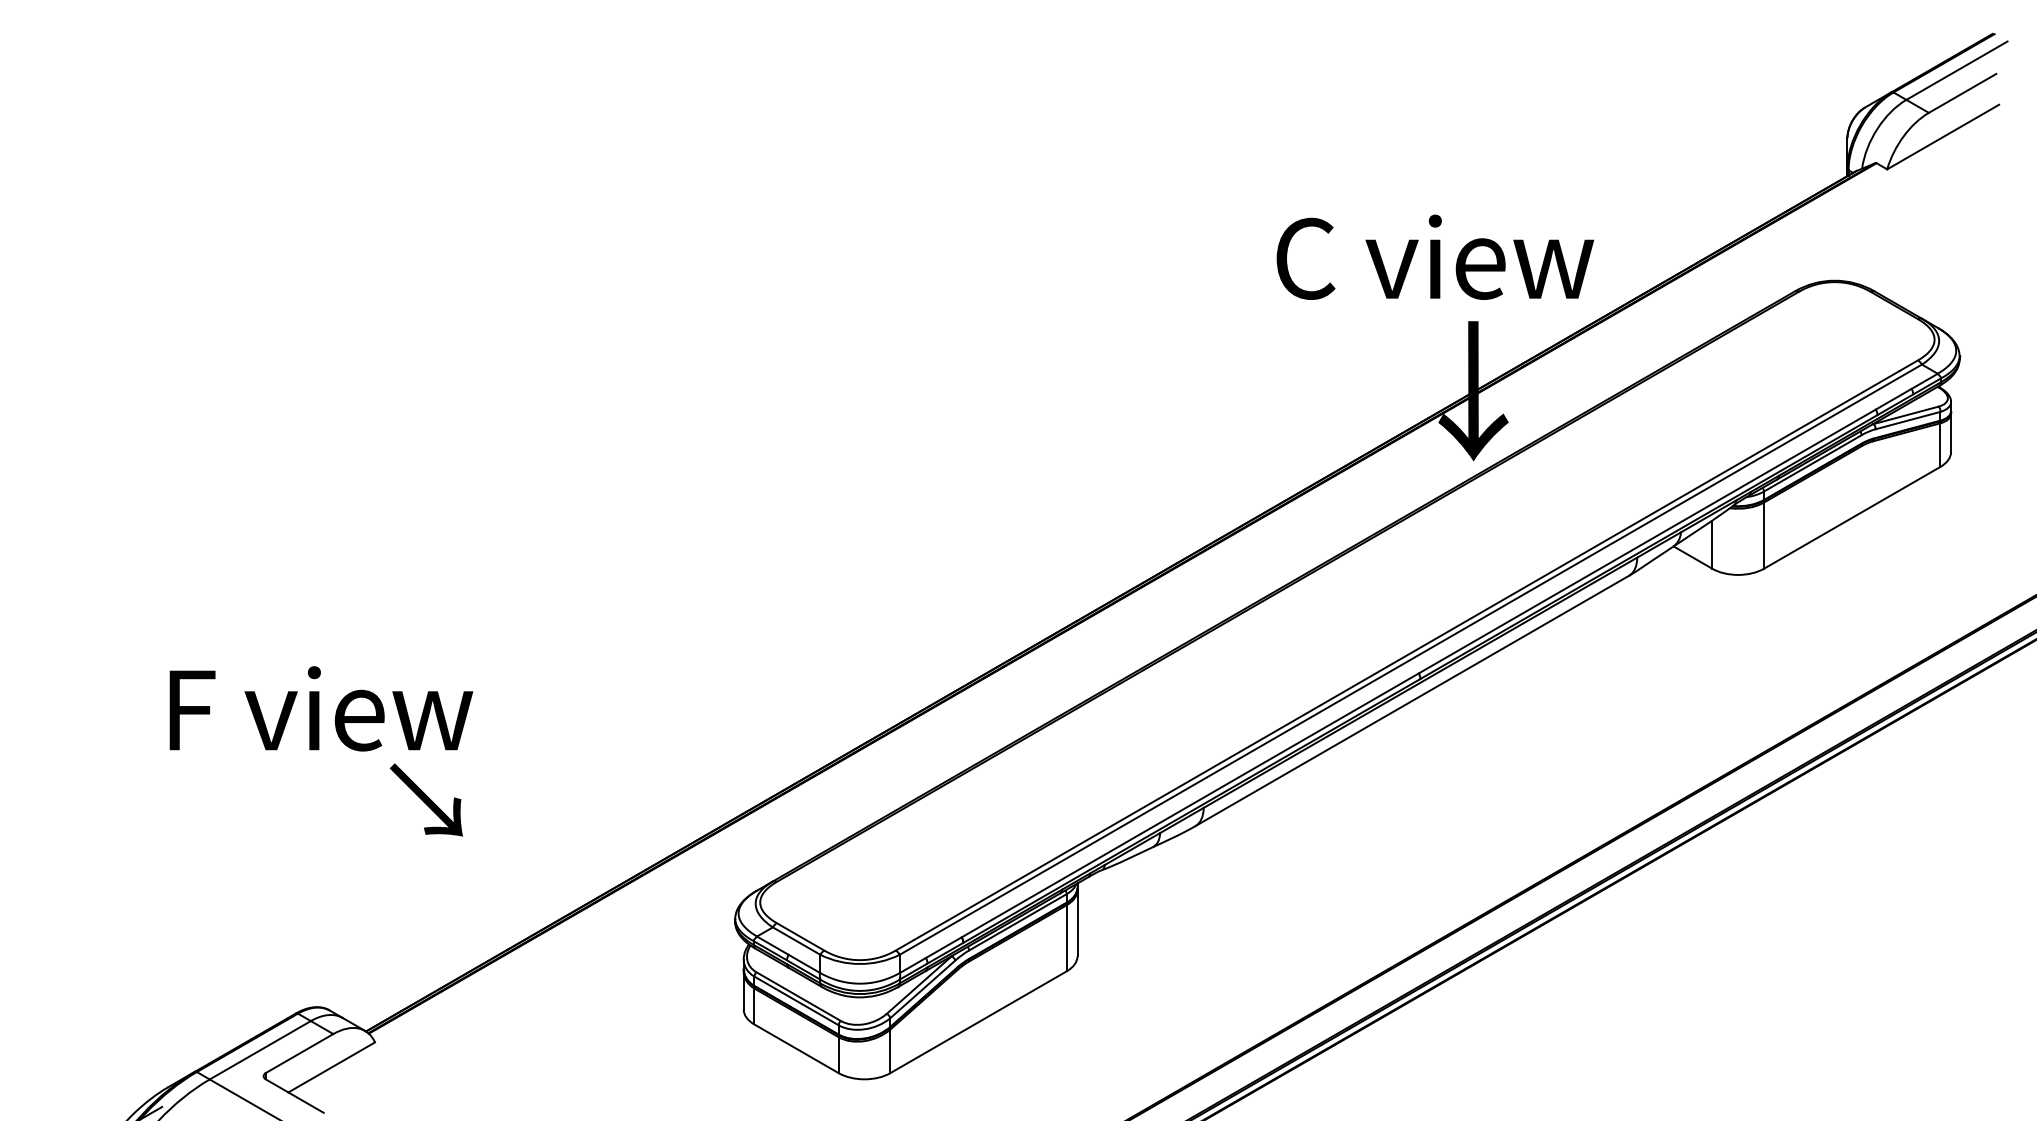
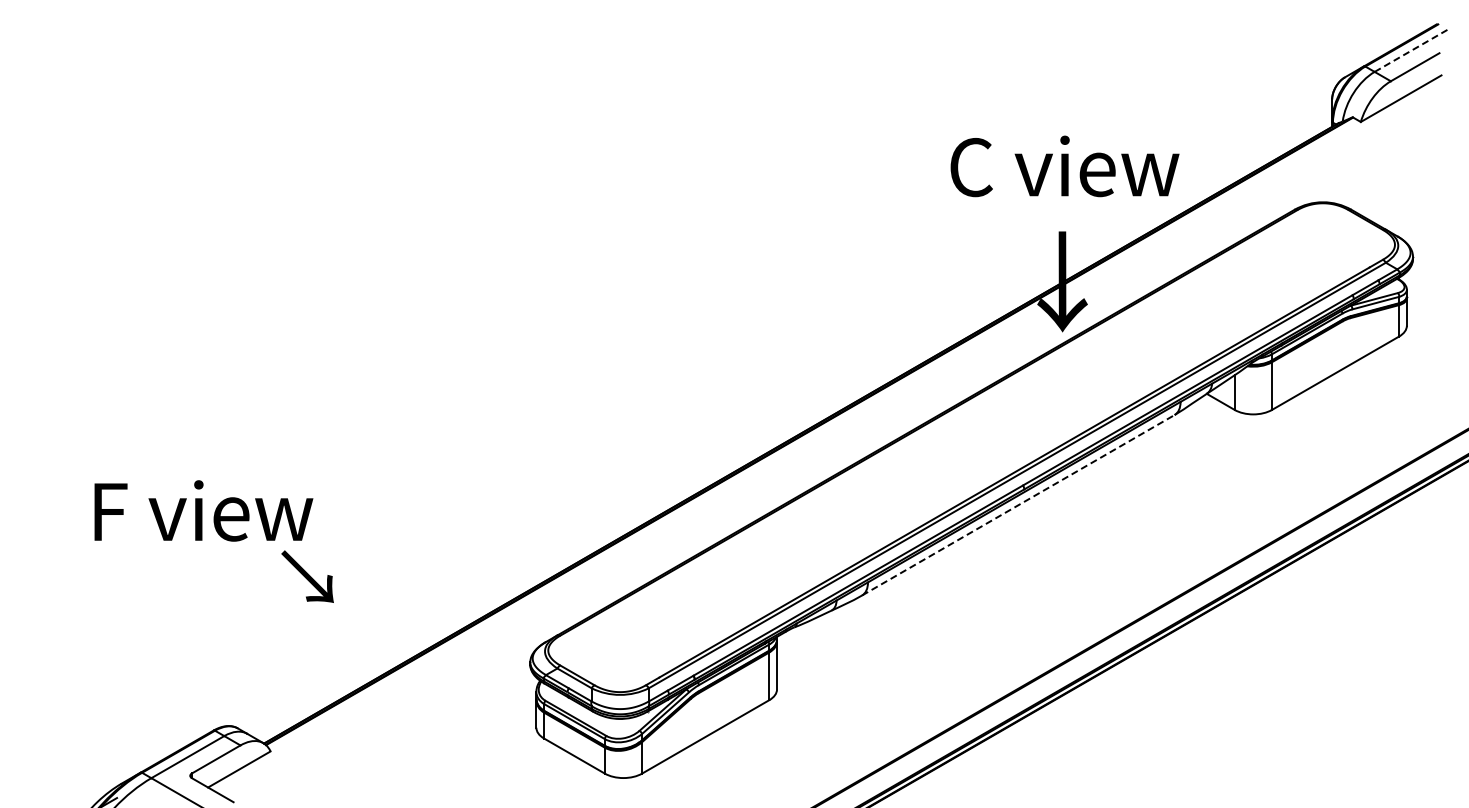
line: (1957, 70) -> (1411, 50), solid -> dashed
text: (1434, 257) -> (1064, 166), moved
line: (1412, 701) -> (1018, 505), solid -> dashed
text: (320, 708) -> (203, 510), moved

